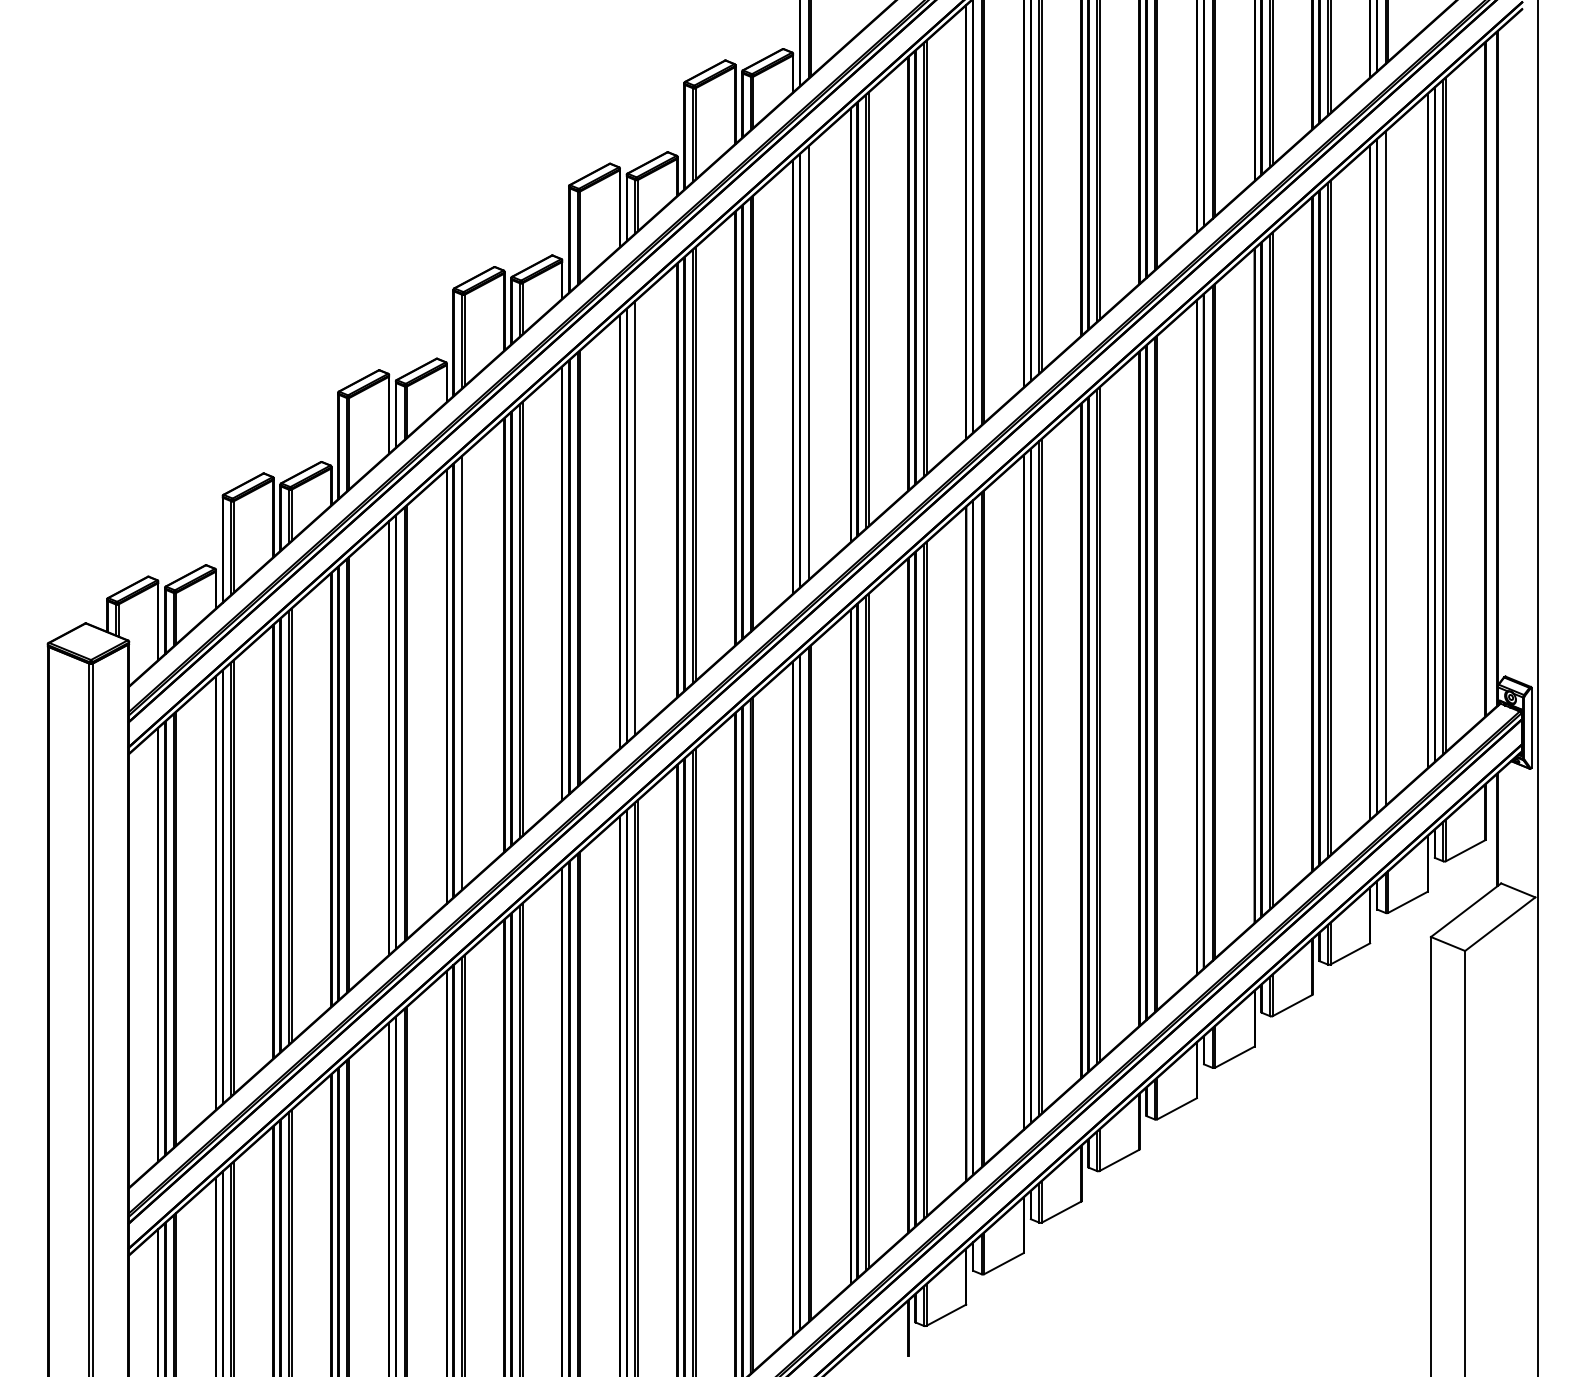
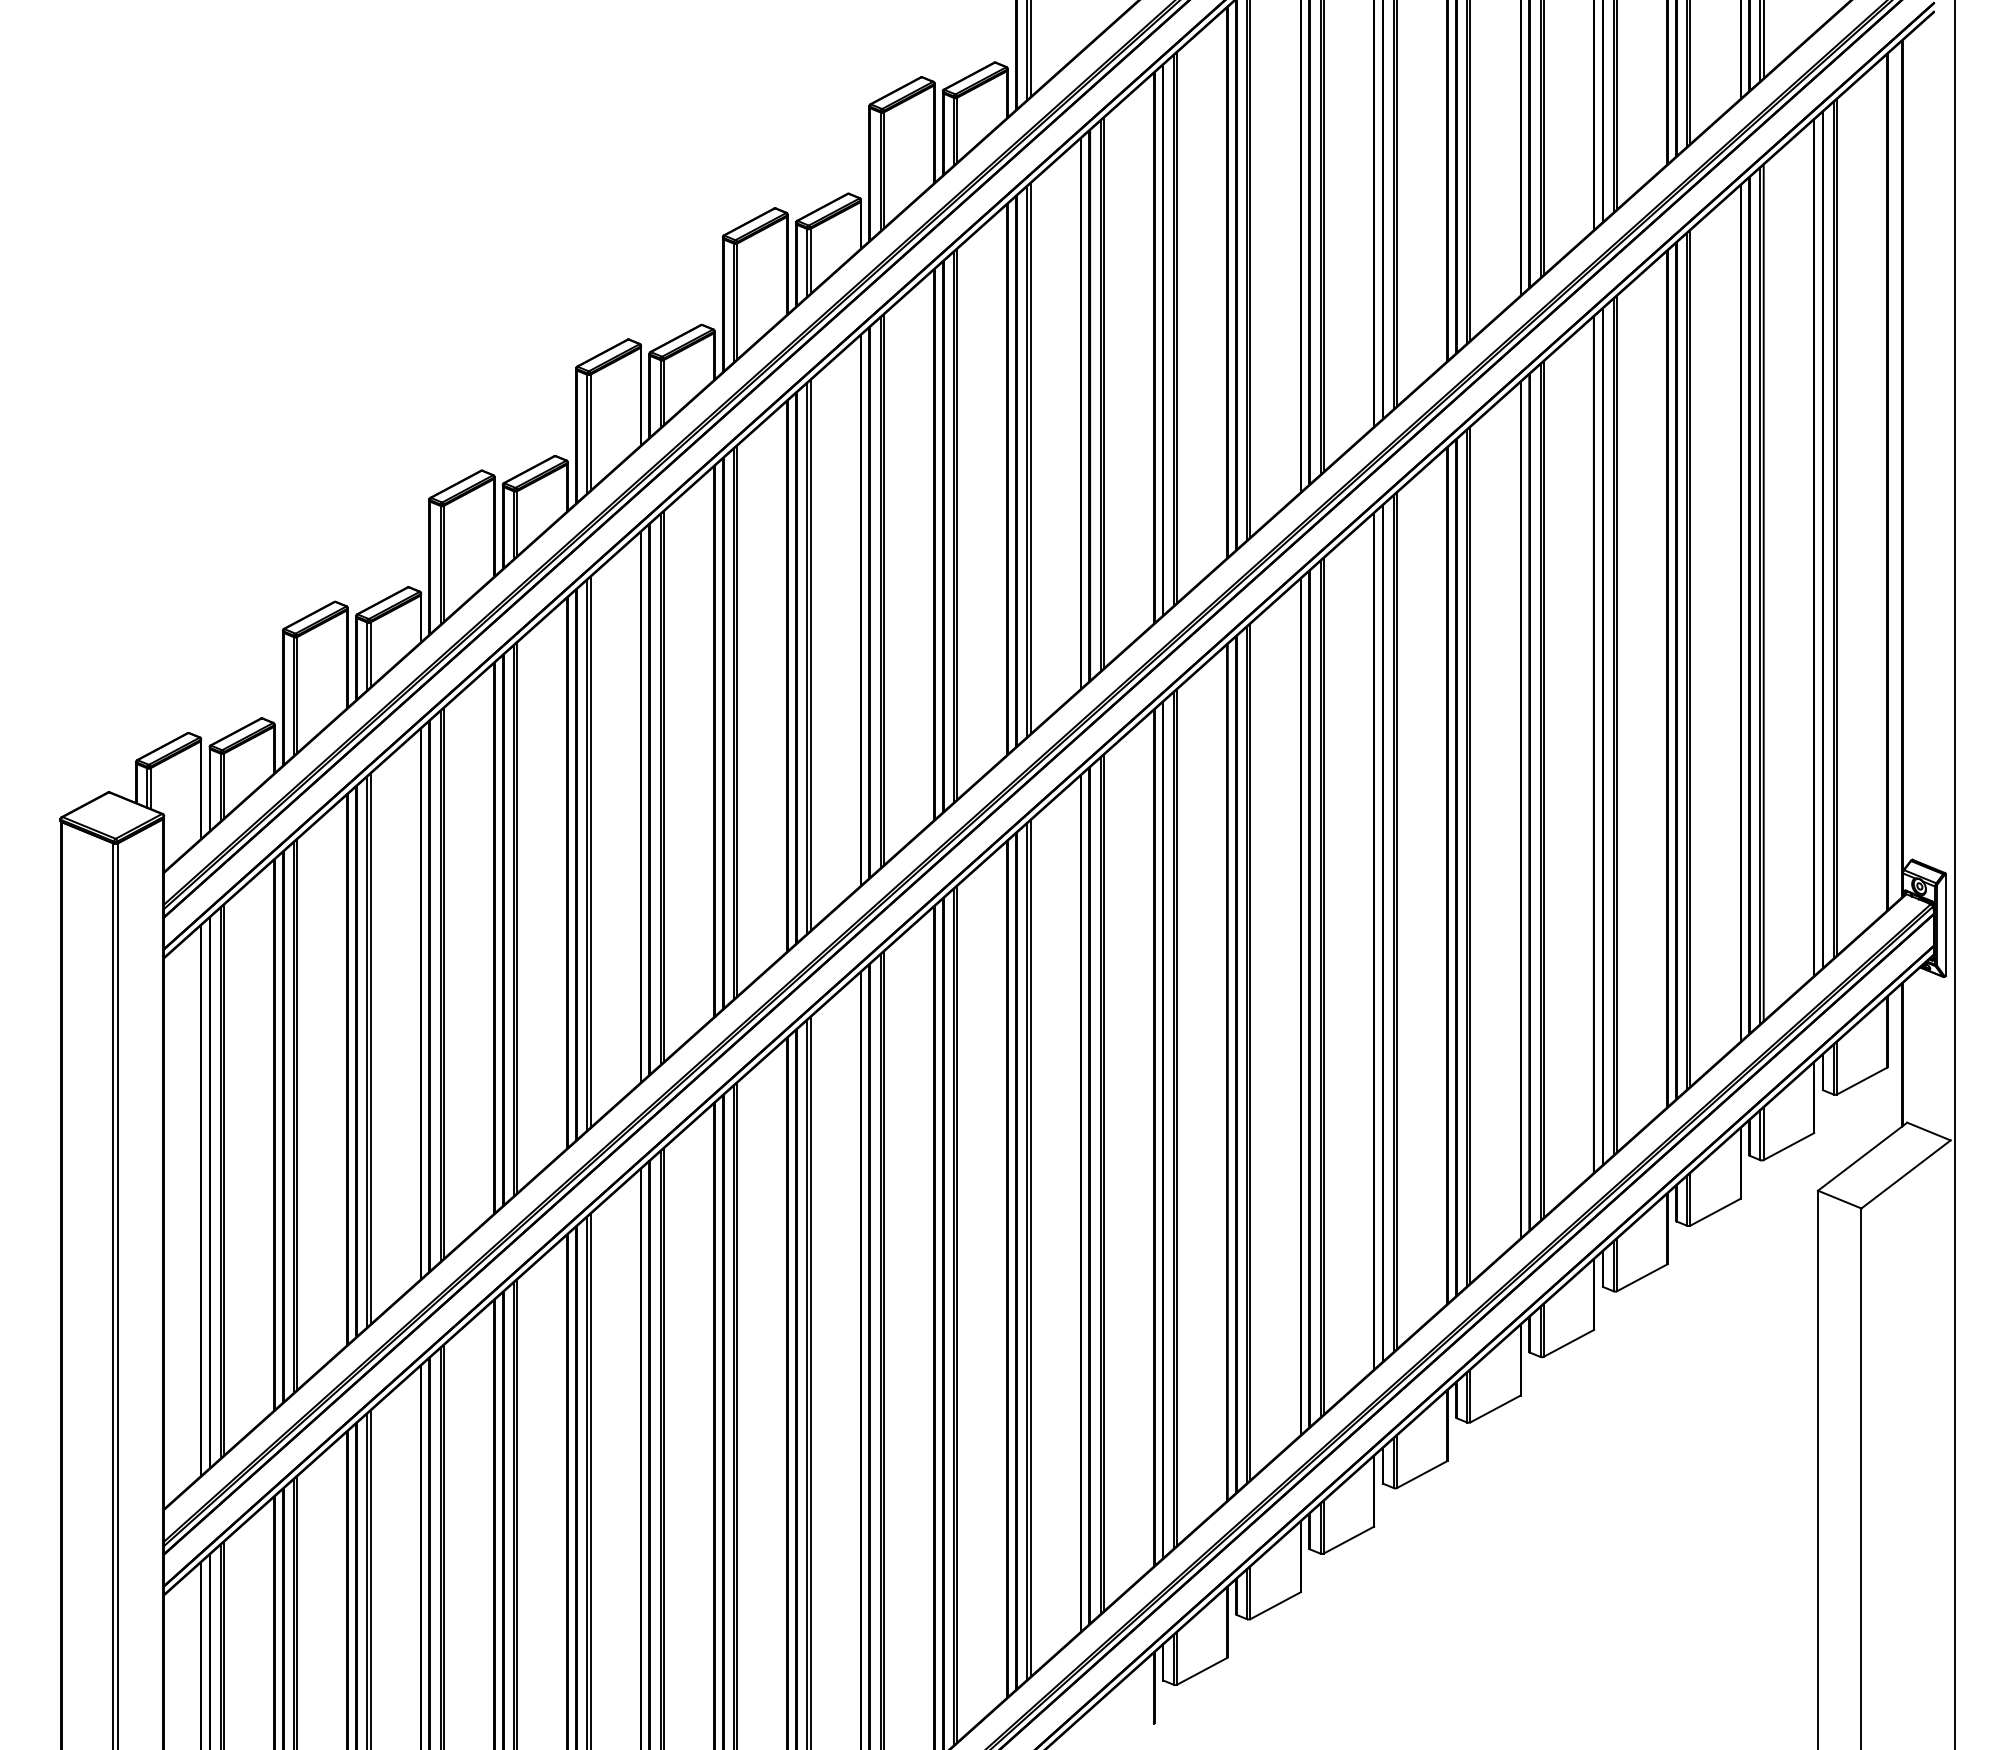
line: (811, 360) -> (1030, 458), added
line: (1388, 466) -> (1763, 592), added
line: (637, 515) -> (810, 655), added
line: (464, 670) -> (590, 851), added

